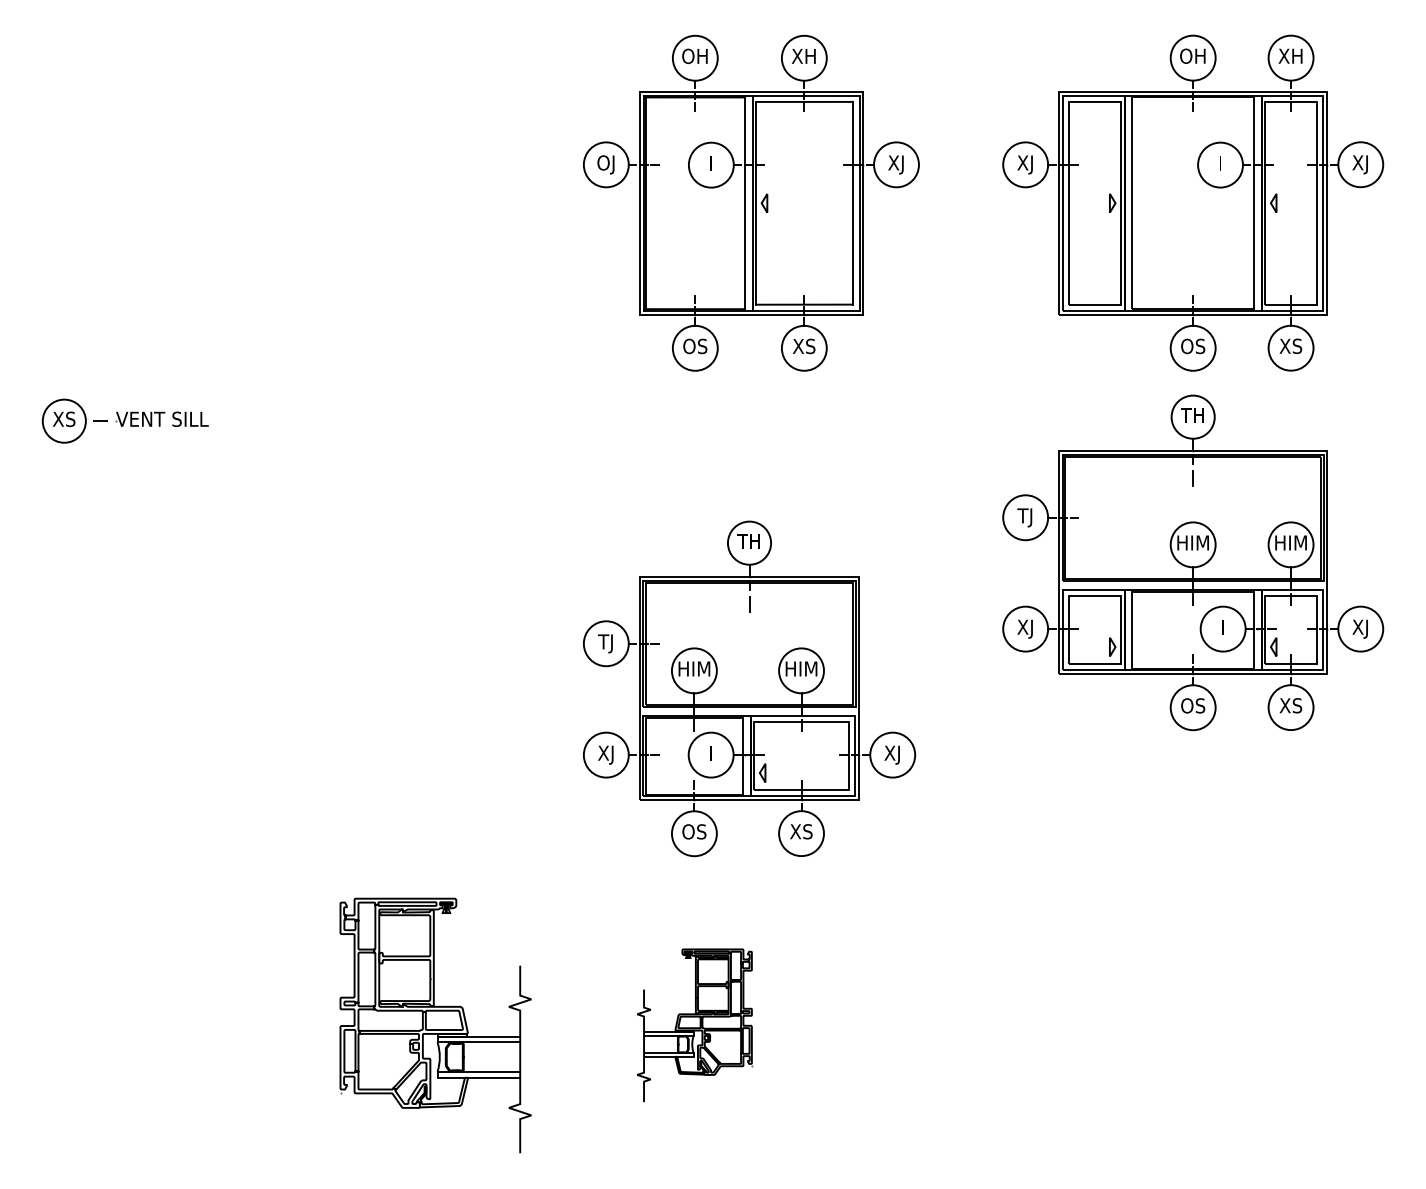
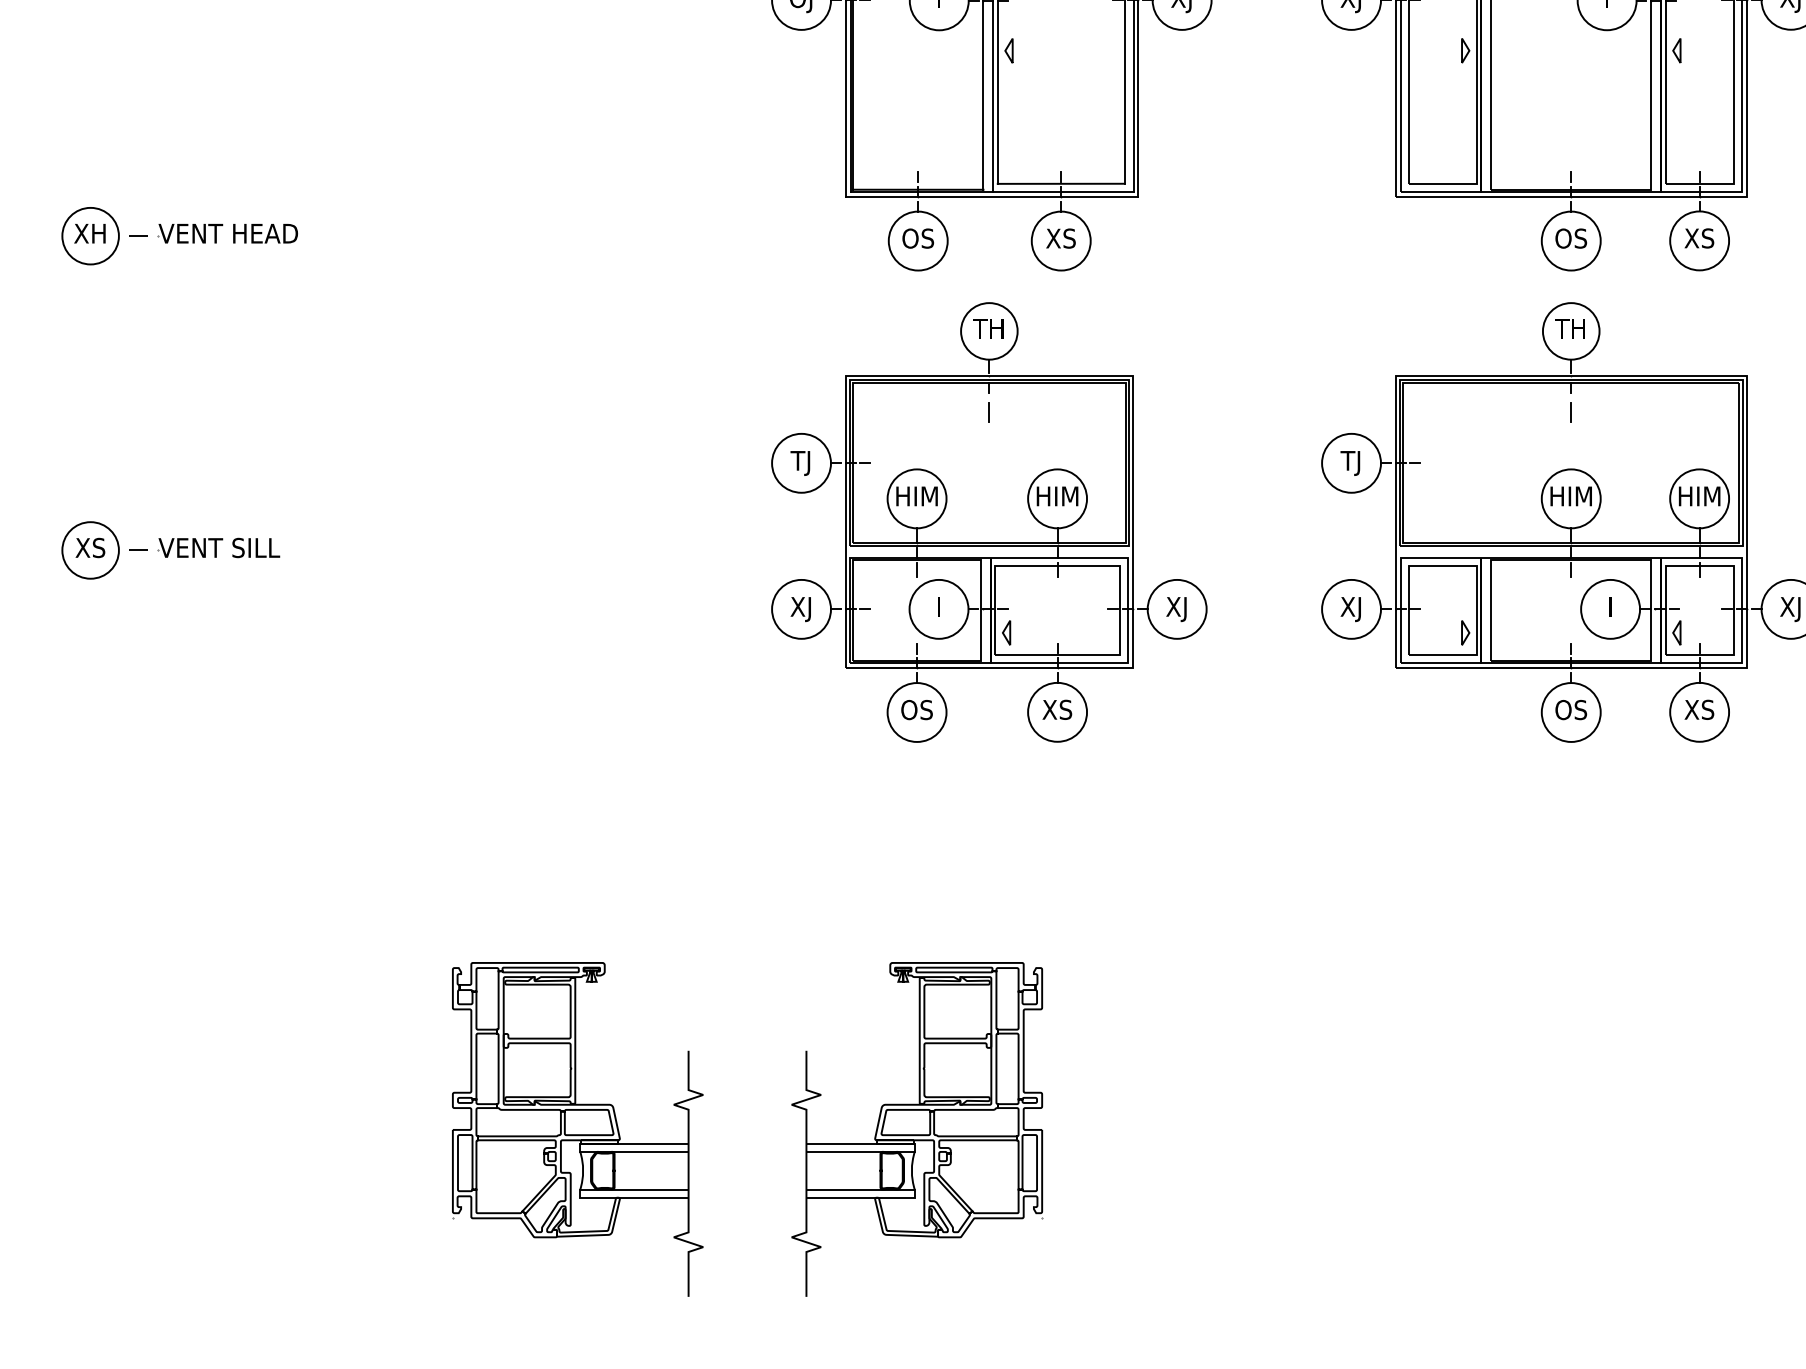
part: (131, 344) -> (178, 236), added
part: (124, 420) -> (169, 549), moved
part: (749, 688) -> (989, 521), moved
part: (694, 1025) -> (917, 1129), size x1.67

